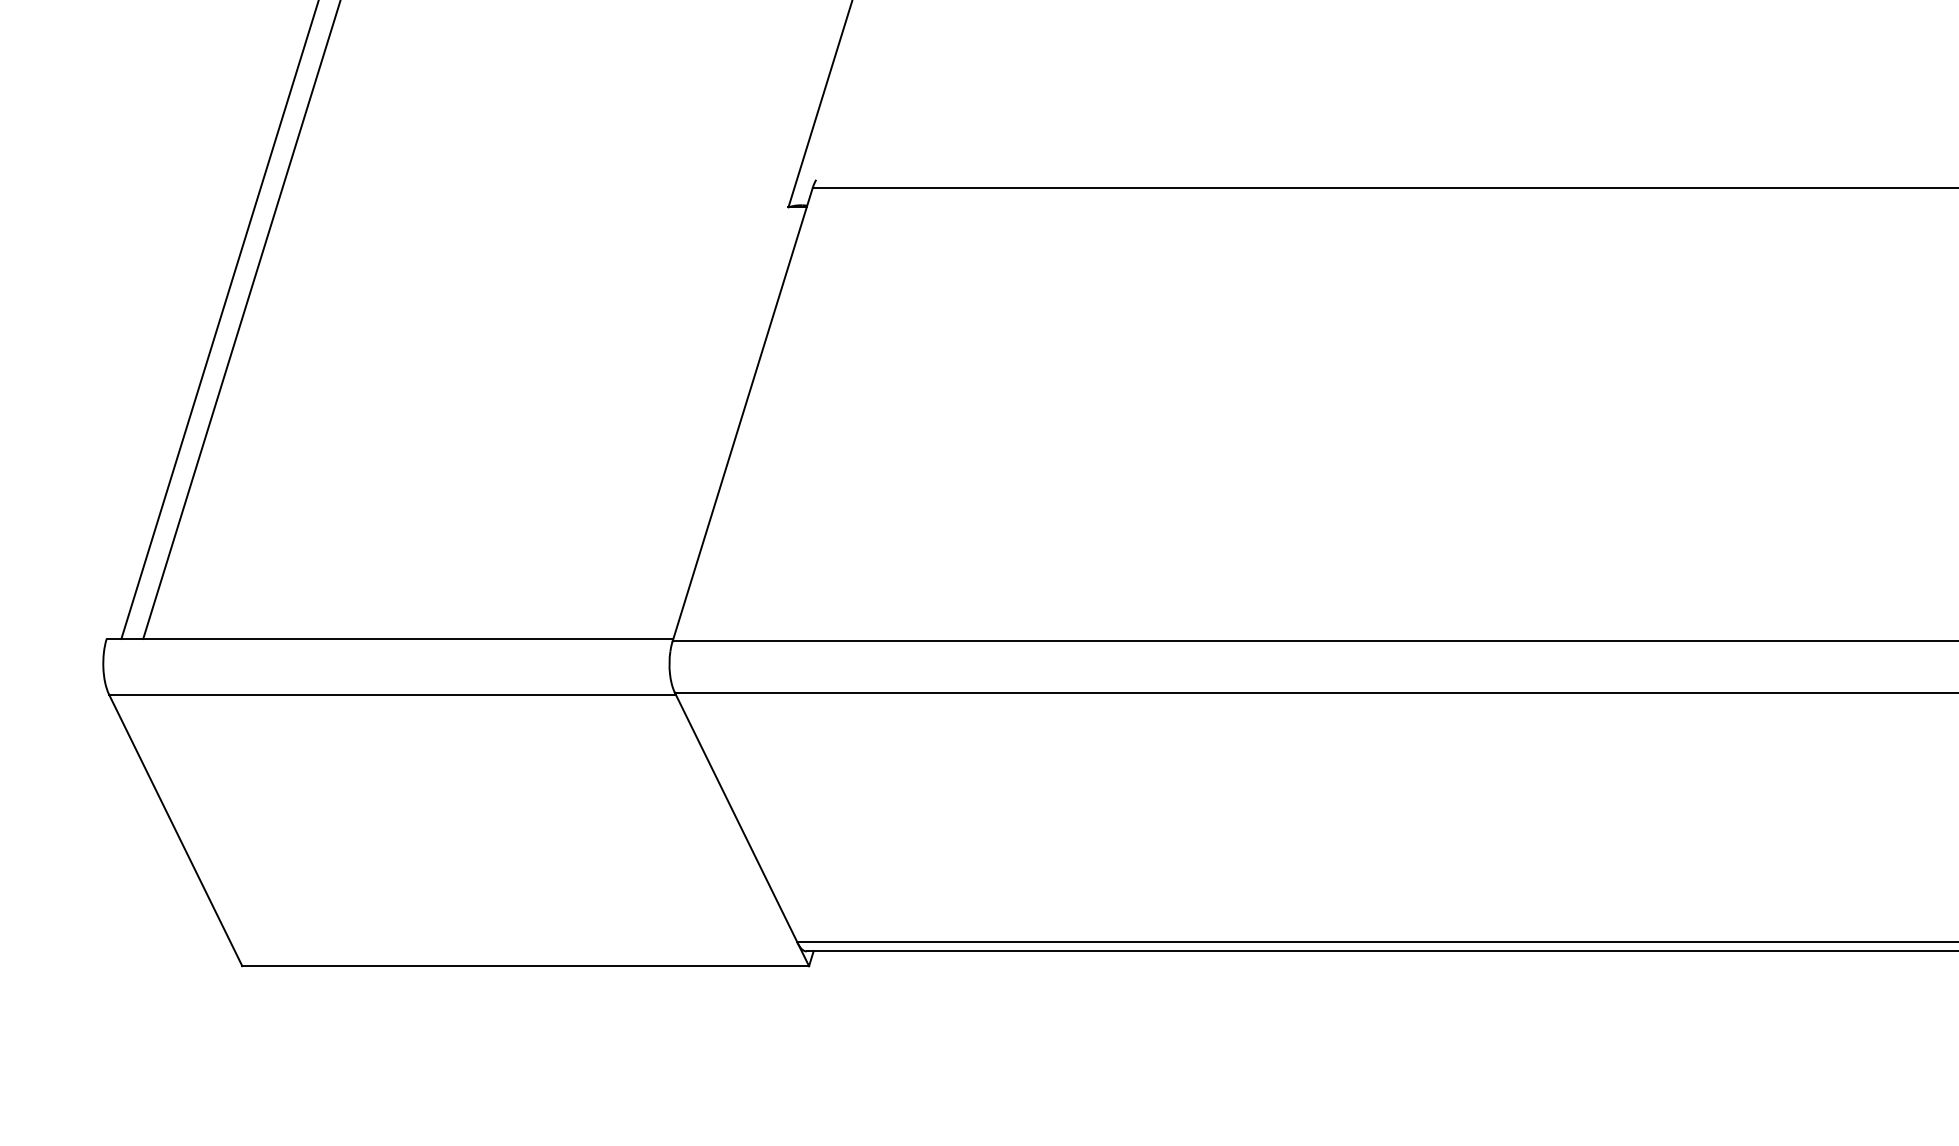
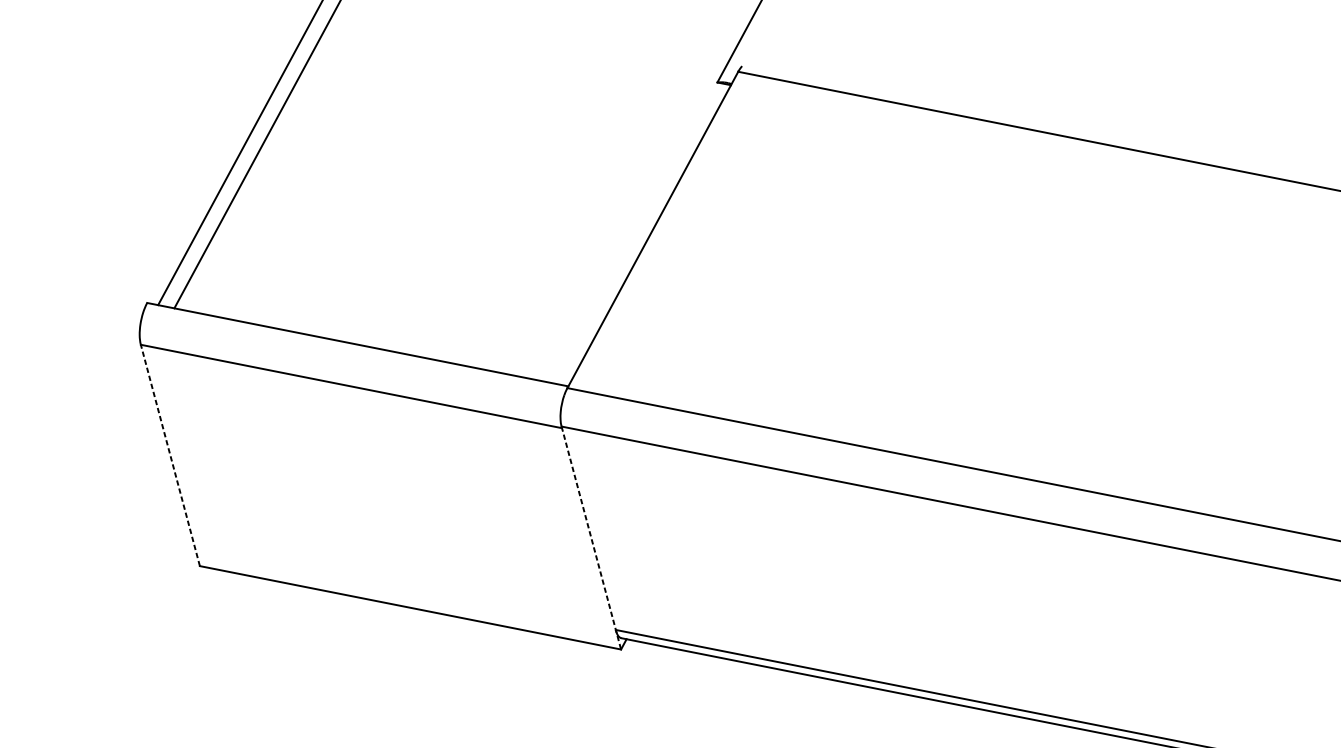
line: (742, 829) -> (591, 538), solid -> dashed
line: (175, 830) -> (170, 455), solid -> dashed

